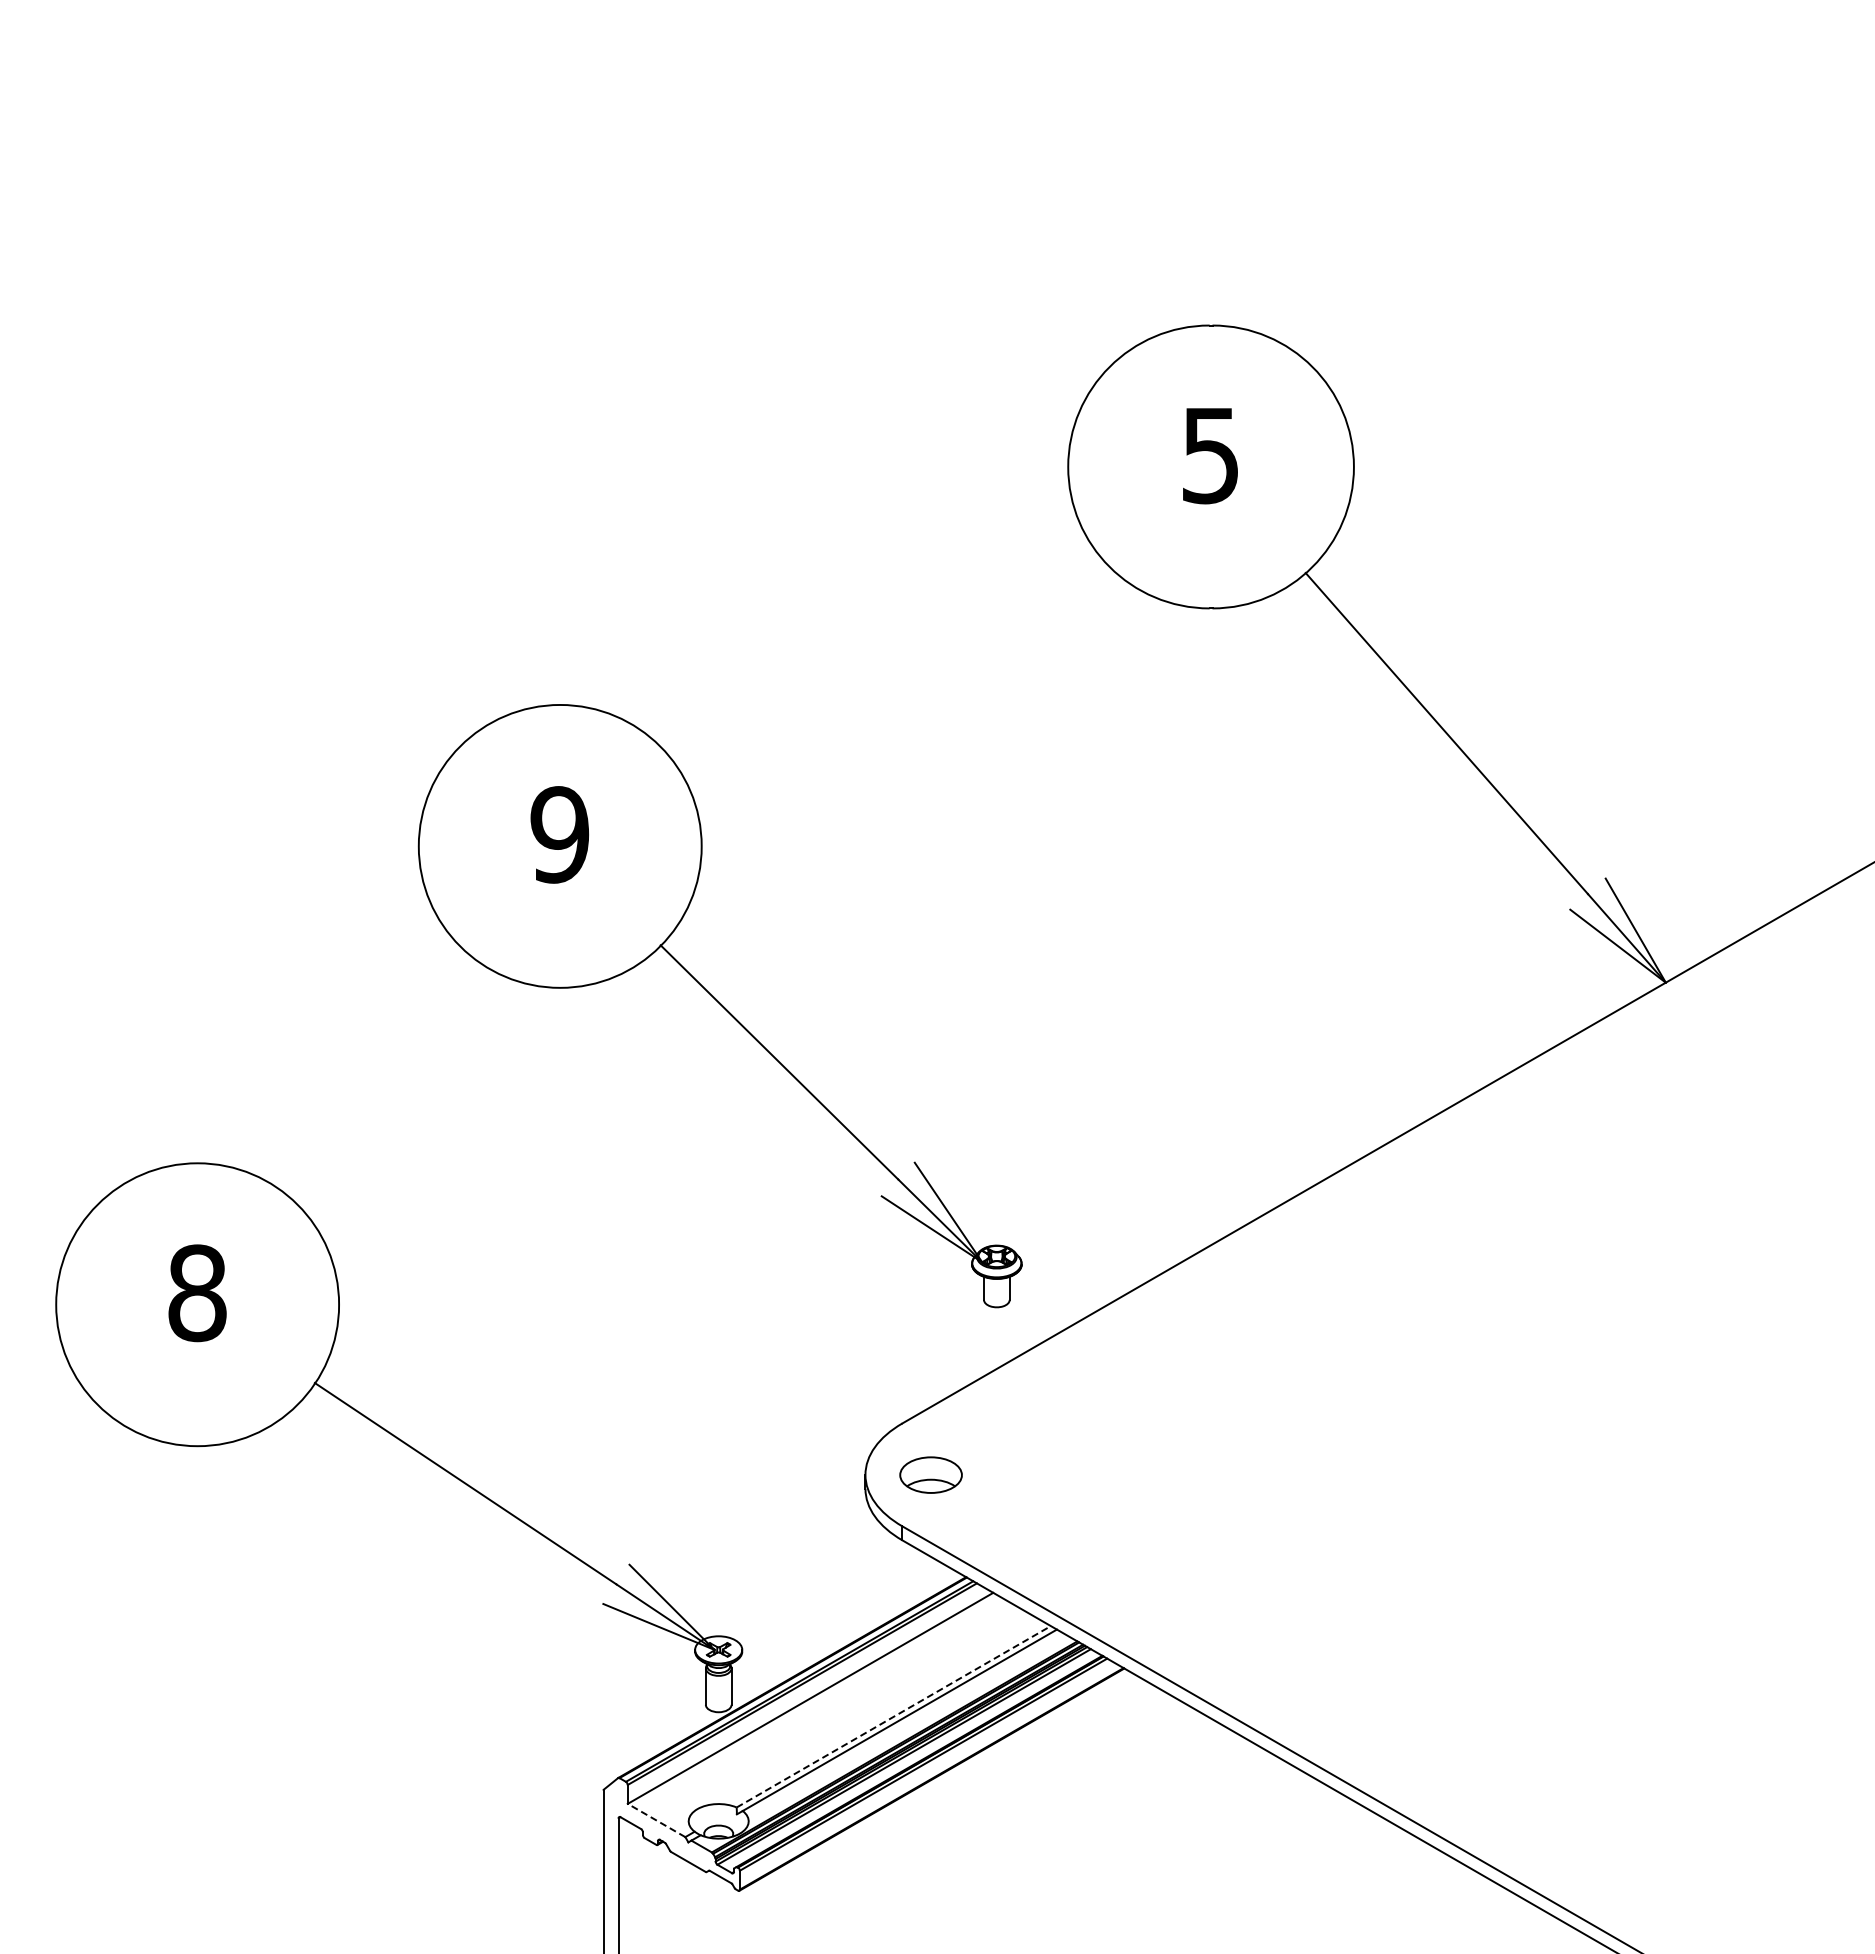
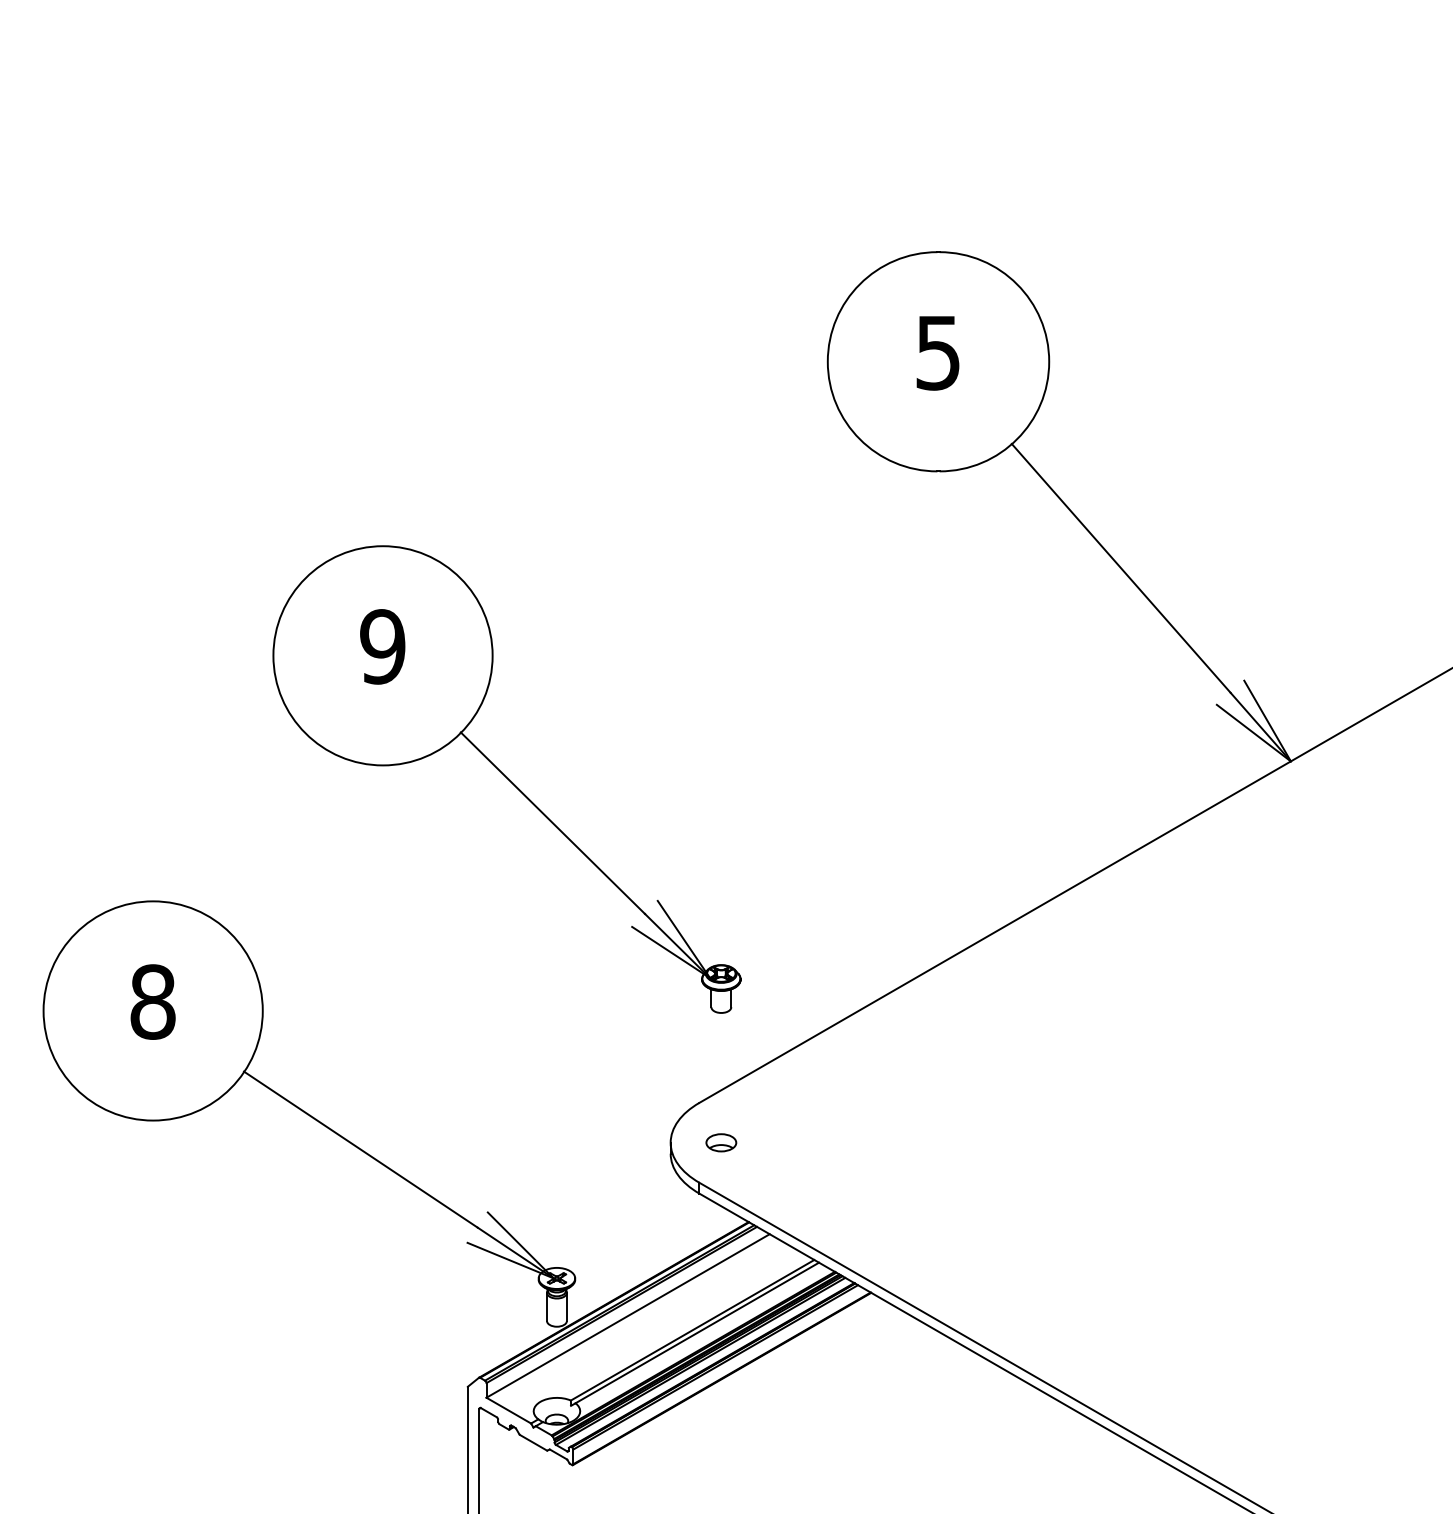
part: (719, 1006) -> (506, 779), moved
part: (930, 1474) -> (721, 1142), size x0.62
line: (894, 1716) -> (693, 1330), dashed -> solid
line: (656, 1820) -> (508, 1410), dashed -> solid

